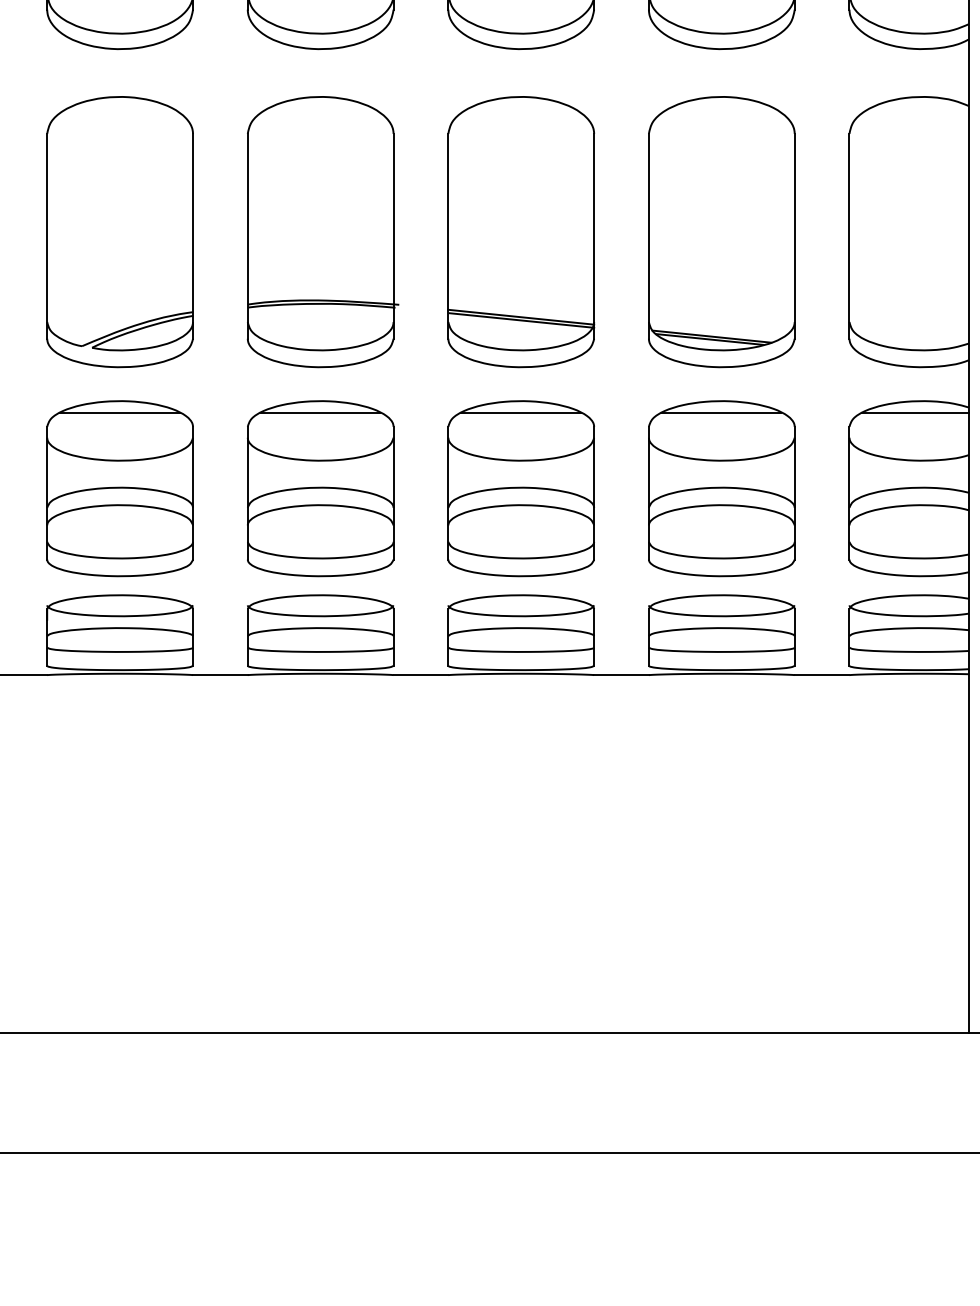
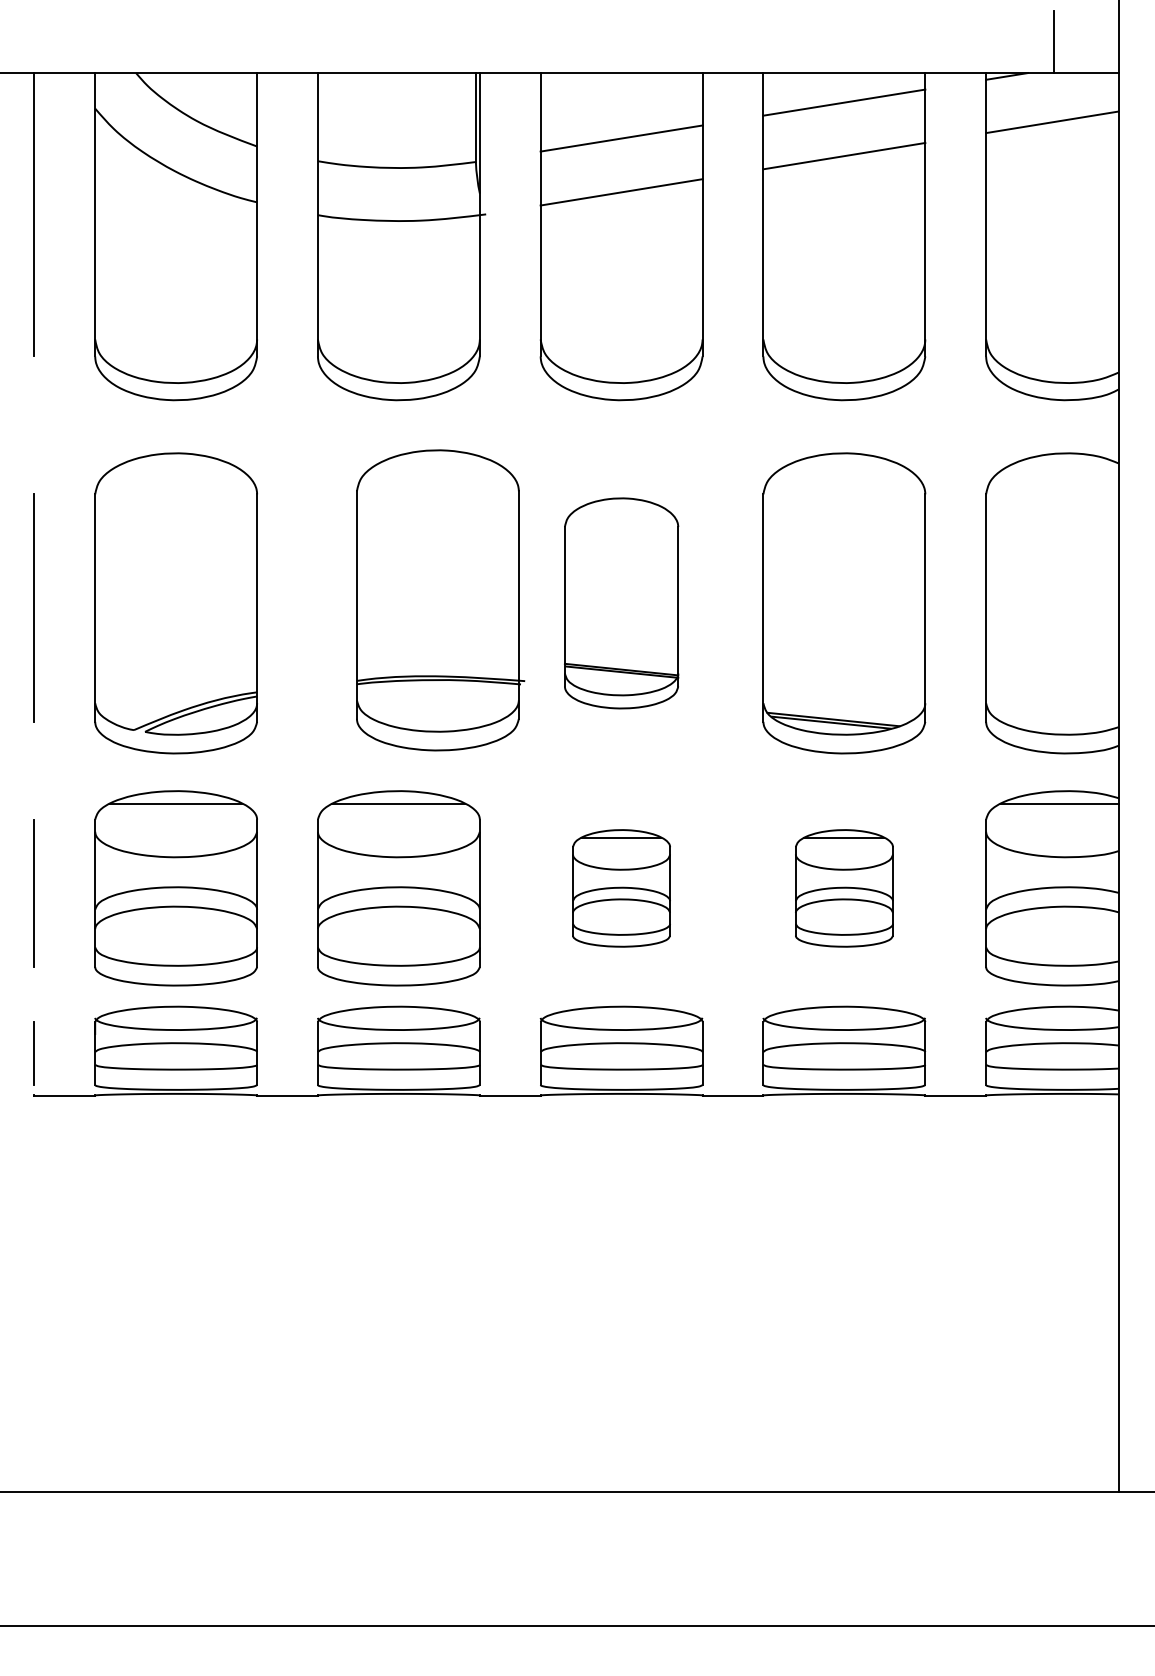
part: (323, 232) -> (440, 600), moved
part: (521, 232) -> (621, 603), size x0.7
part: (521, 488) -> (621, 888), size x0.6
part: (721, 488) -> (844, 888), size x0.6

